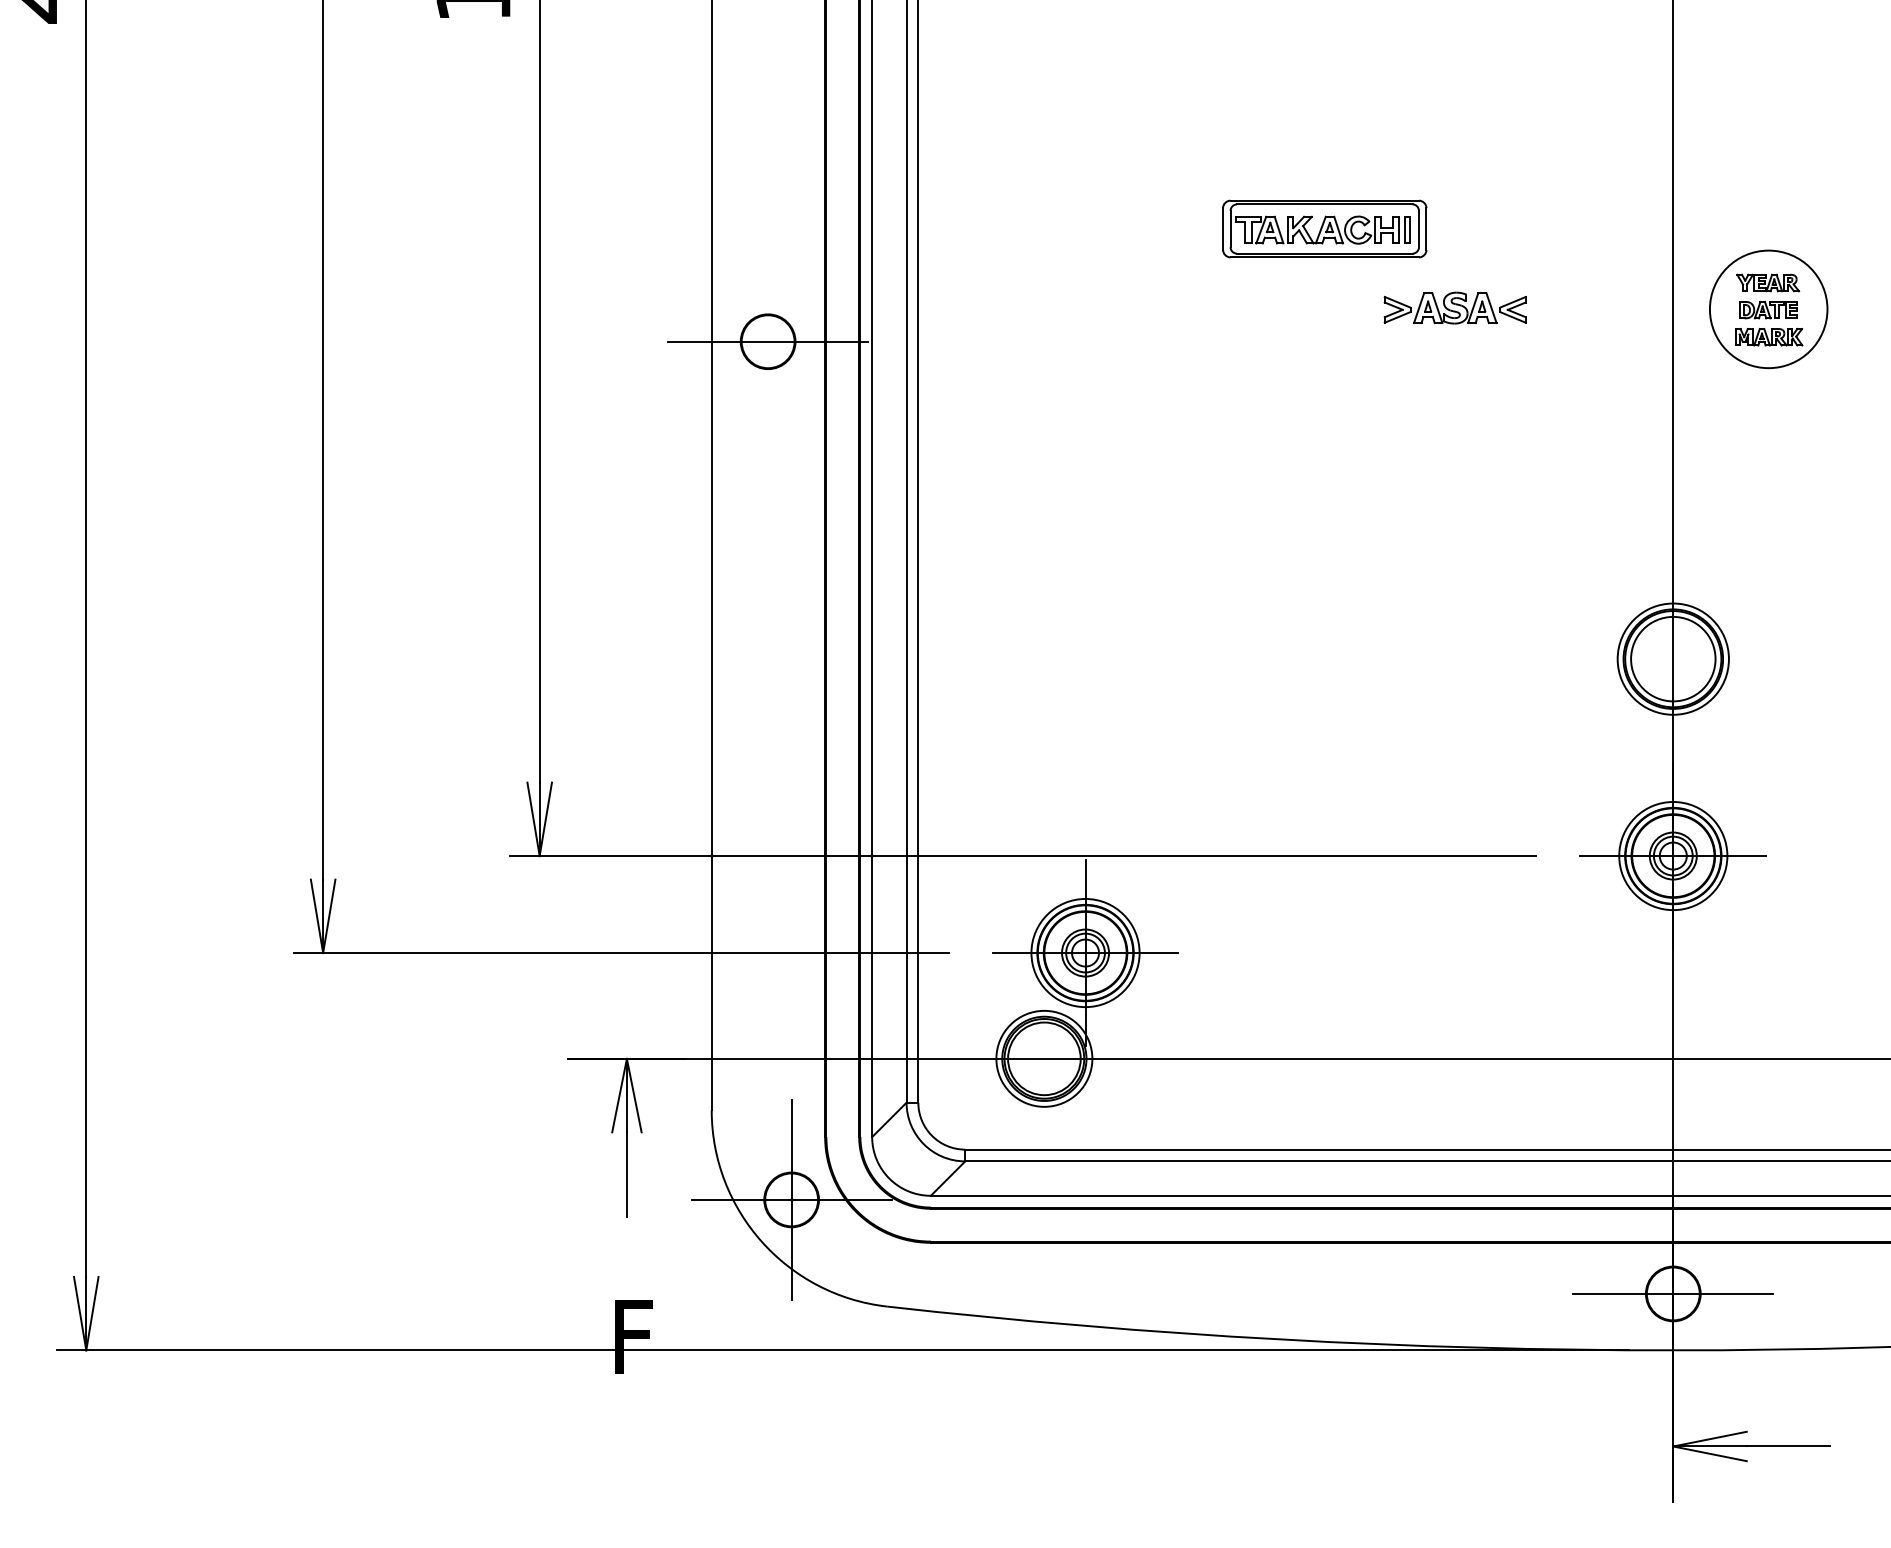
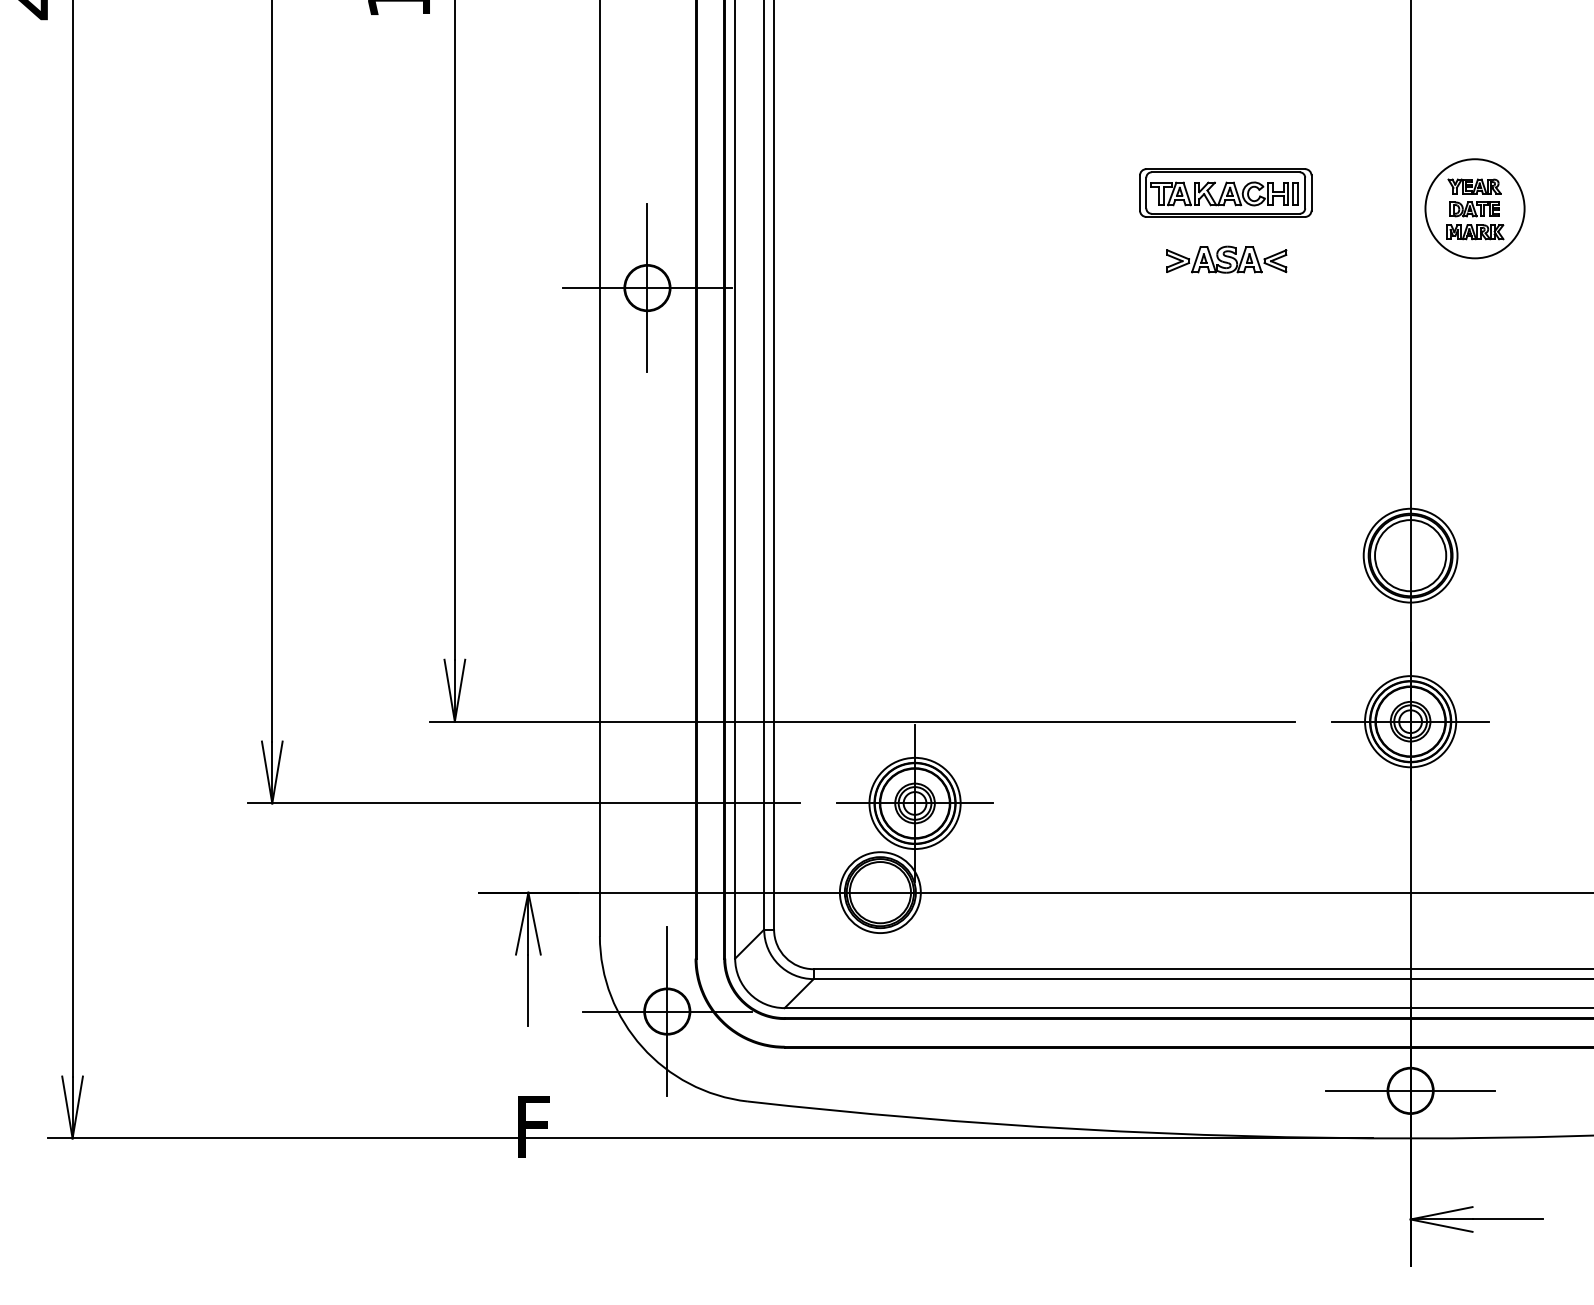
part: (1324, 228) -> (1225, 192), moved
part: (1768, 309) -> (1474, 208), moved
line: (768, 341) -> (647, 287), added

